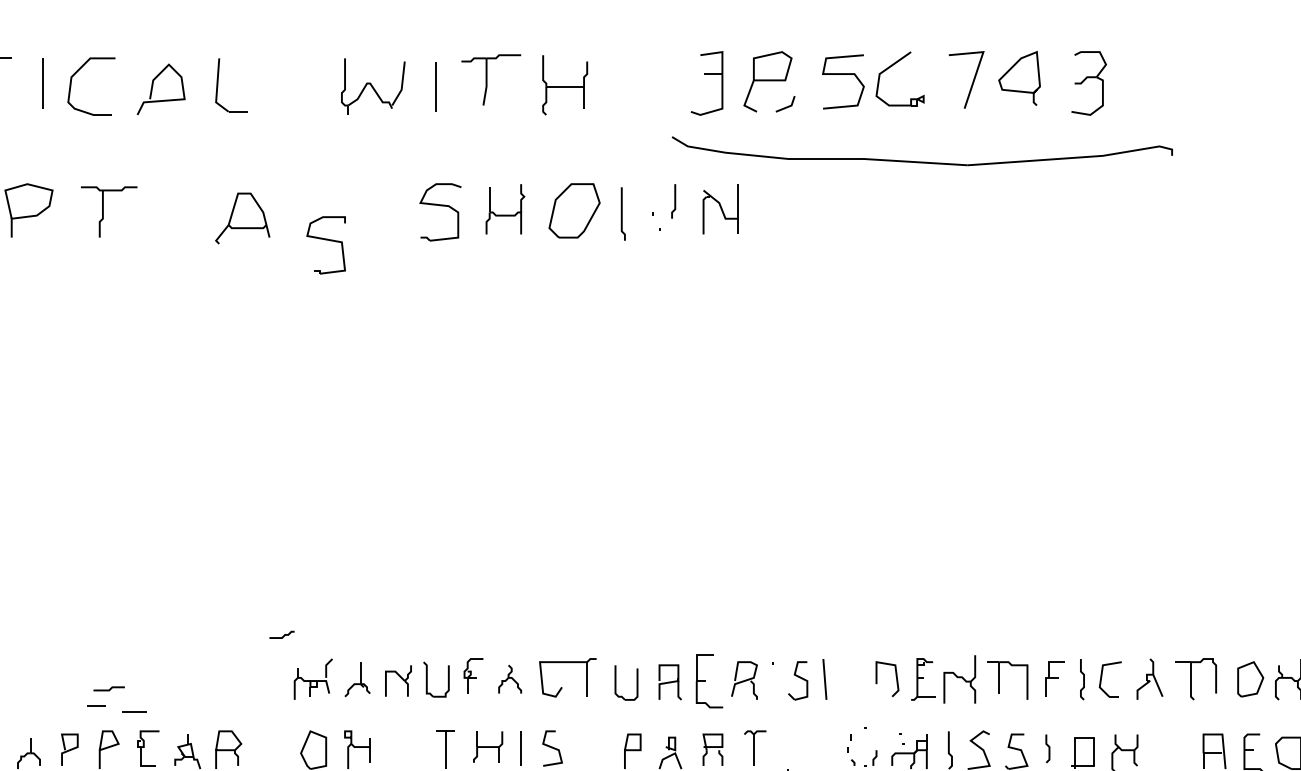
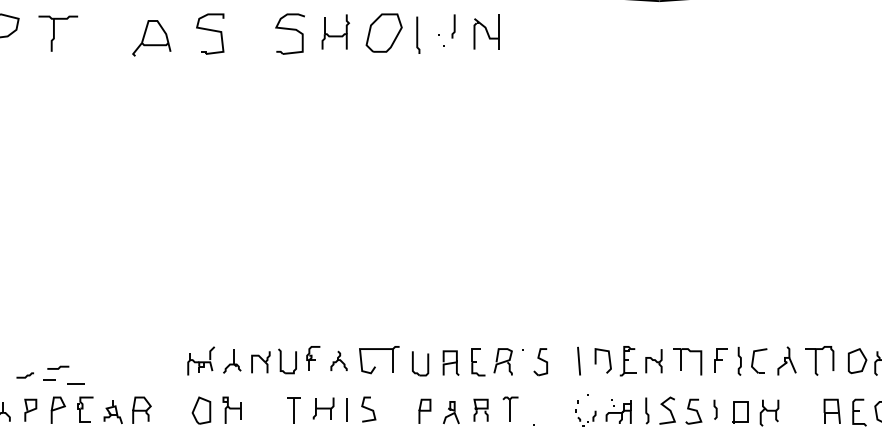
part: (325, 245) -> (209, 34), moved
curve: (283, 635) -> (26, 375), moved
line: (824, 679) -> (578, 361), moved
part: (959, 679) -> (653, 361), size x0.71
part: (709, 680) -> (478, 361), size x0.71

